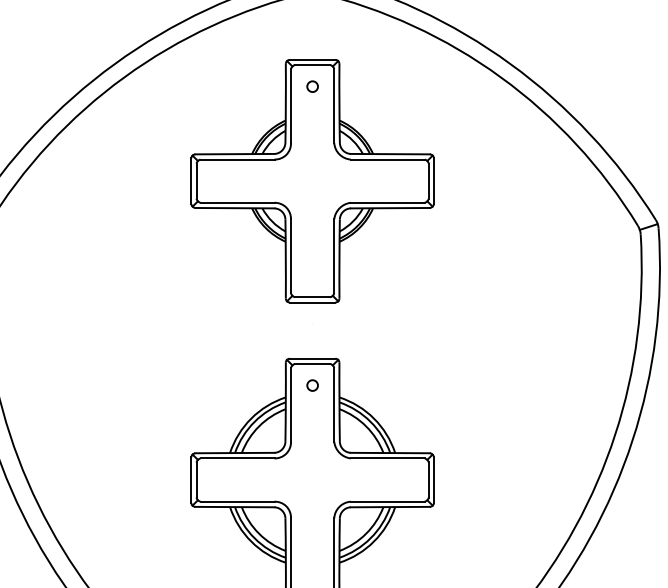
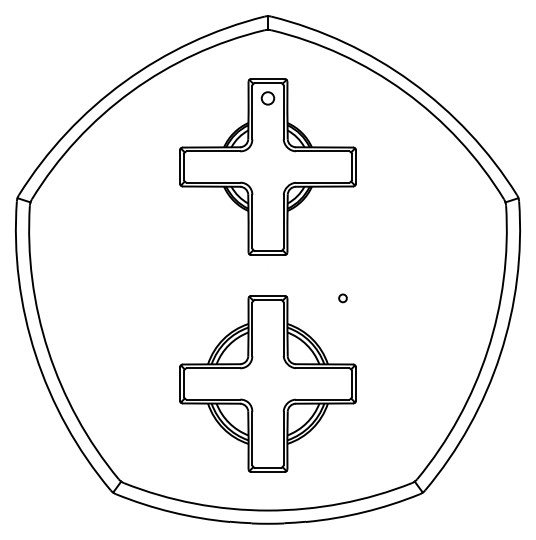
circle: (311, 86) -> (267, 98), size x1.6
circle: (311, 385) -> (342, 298), moved

